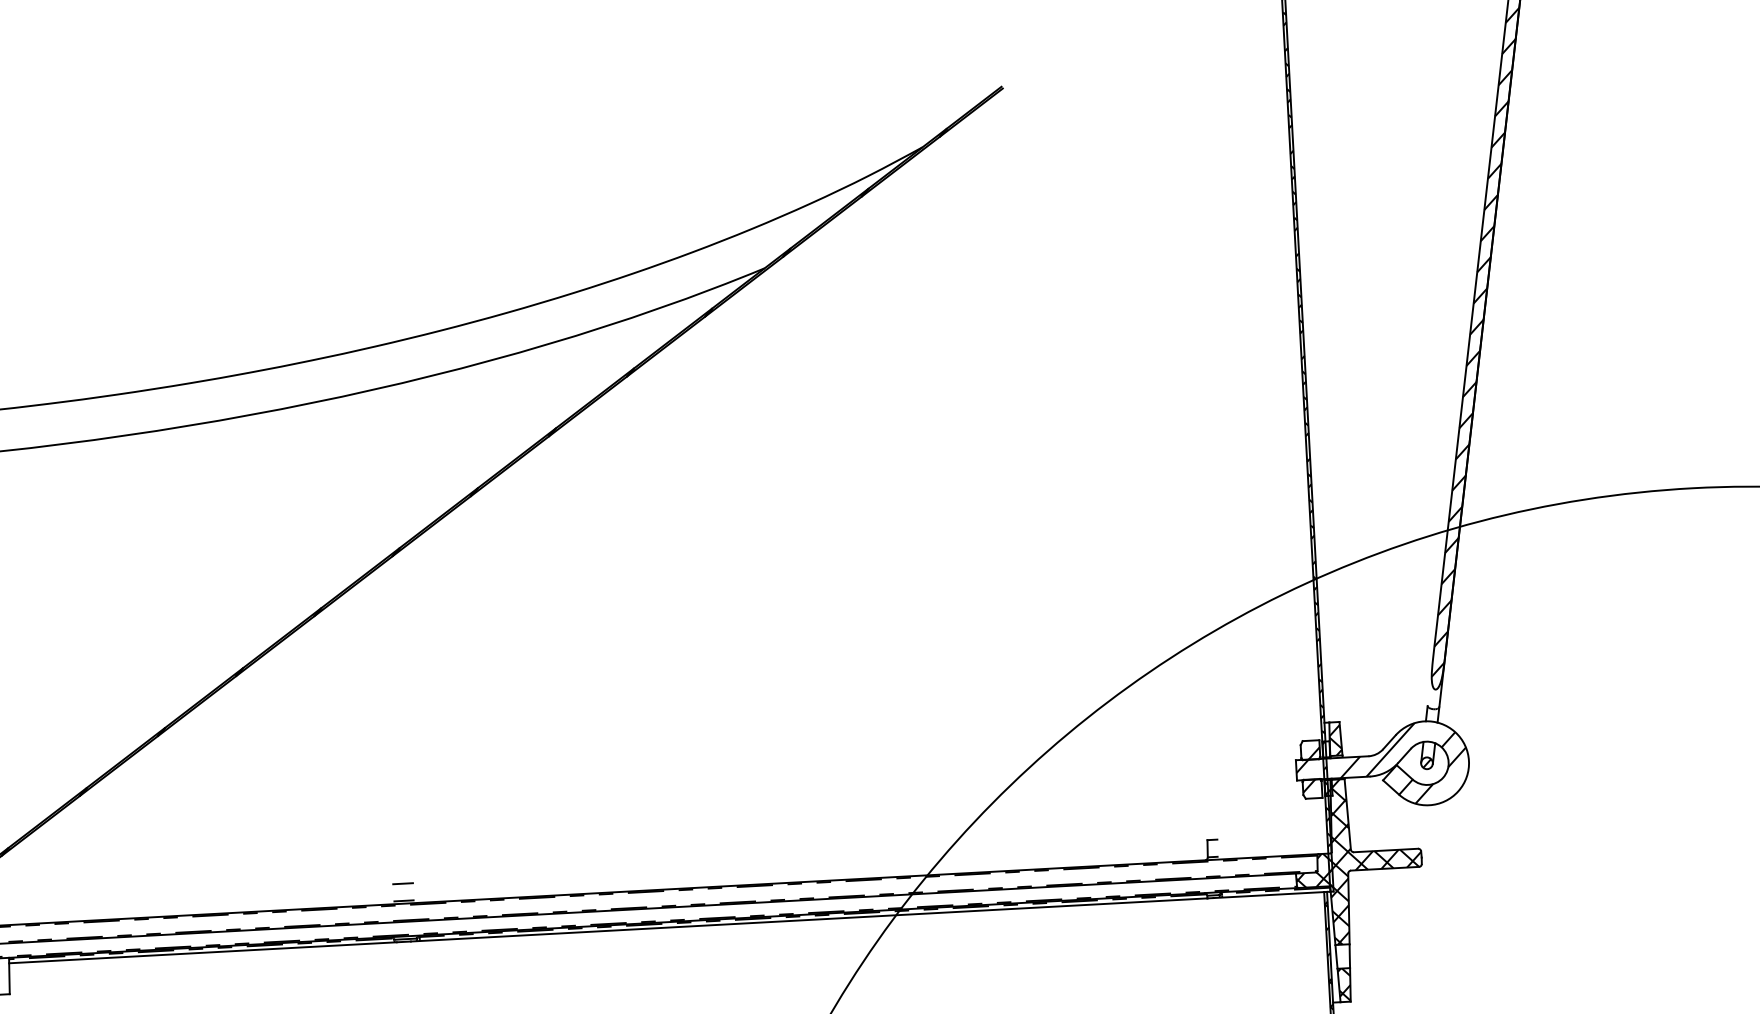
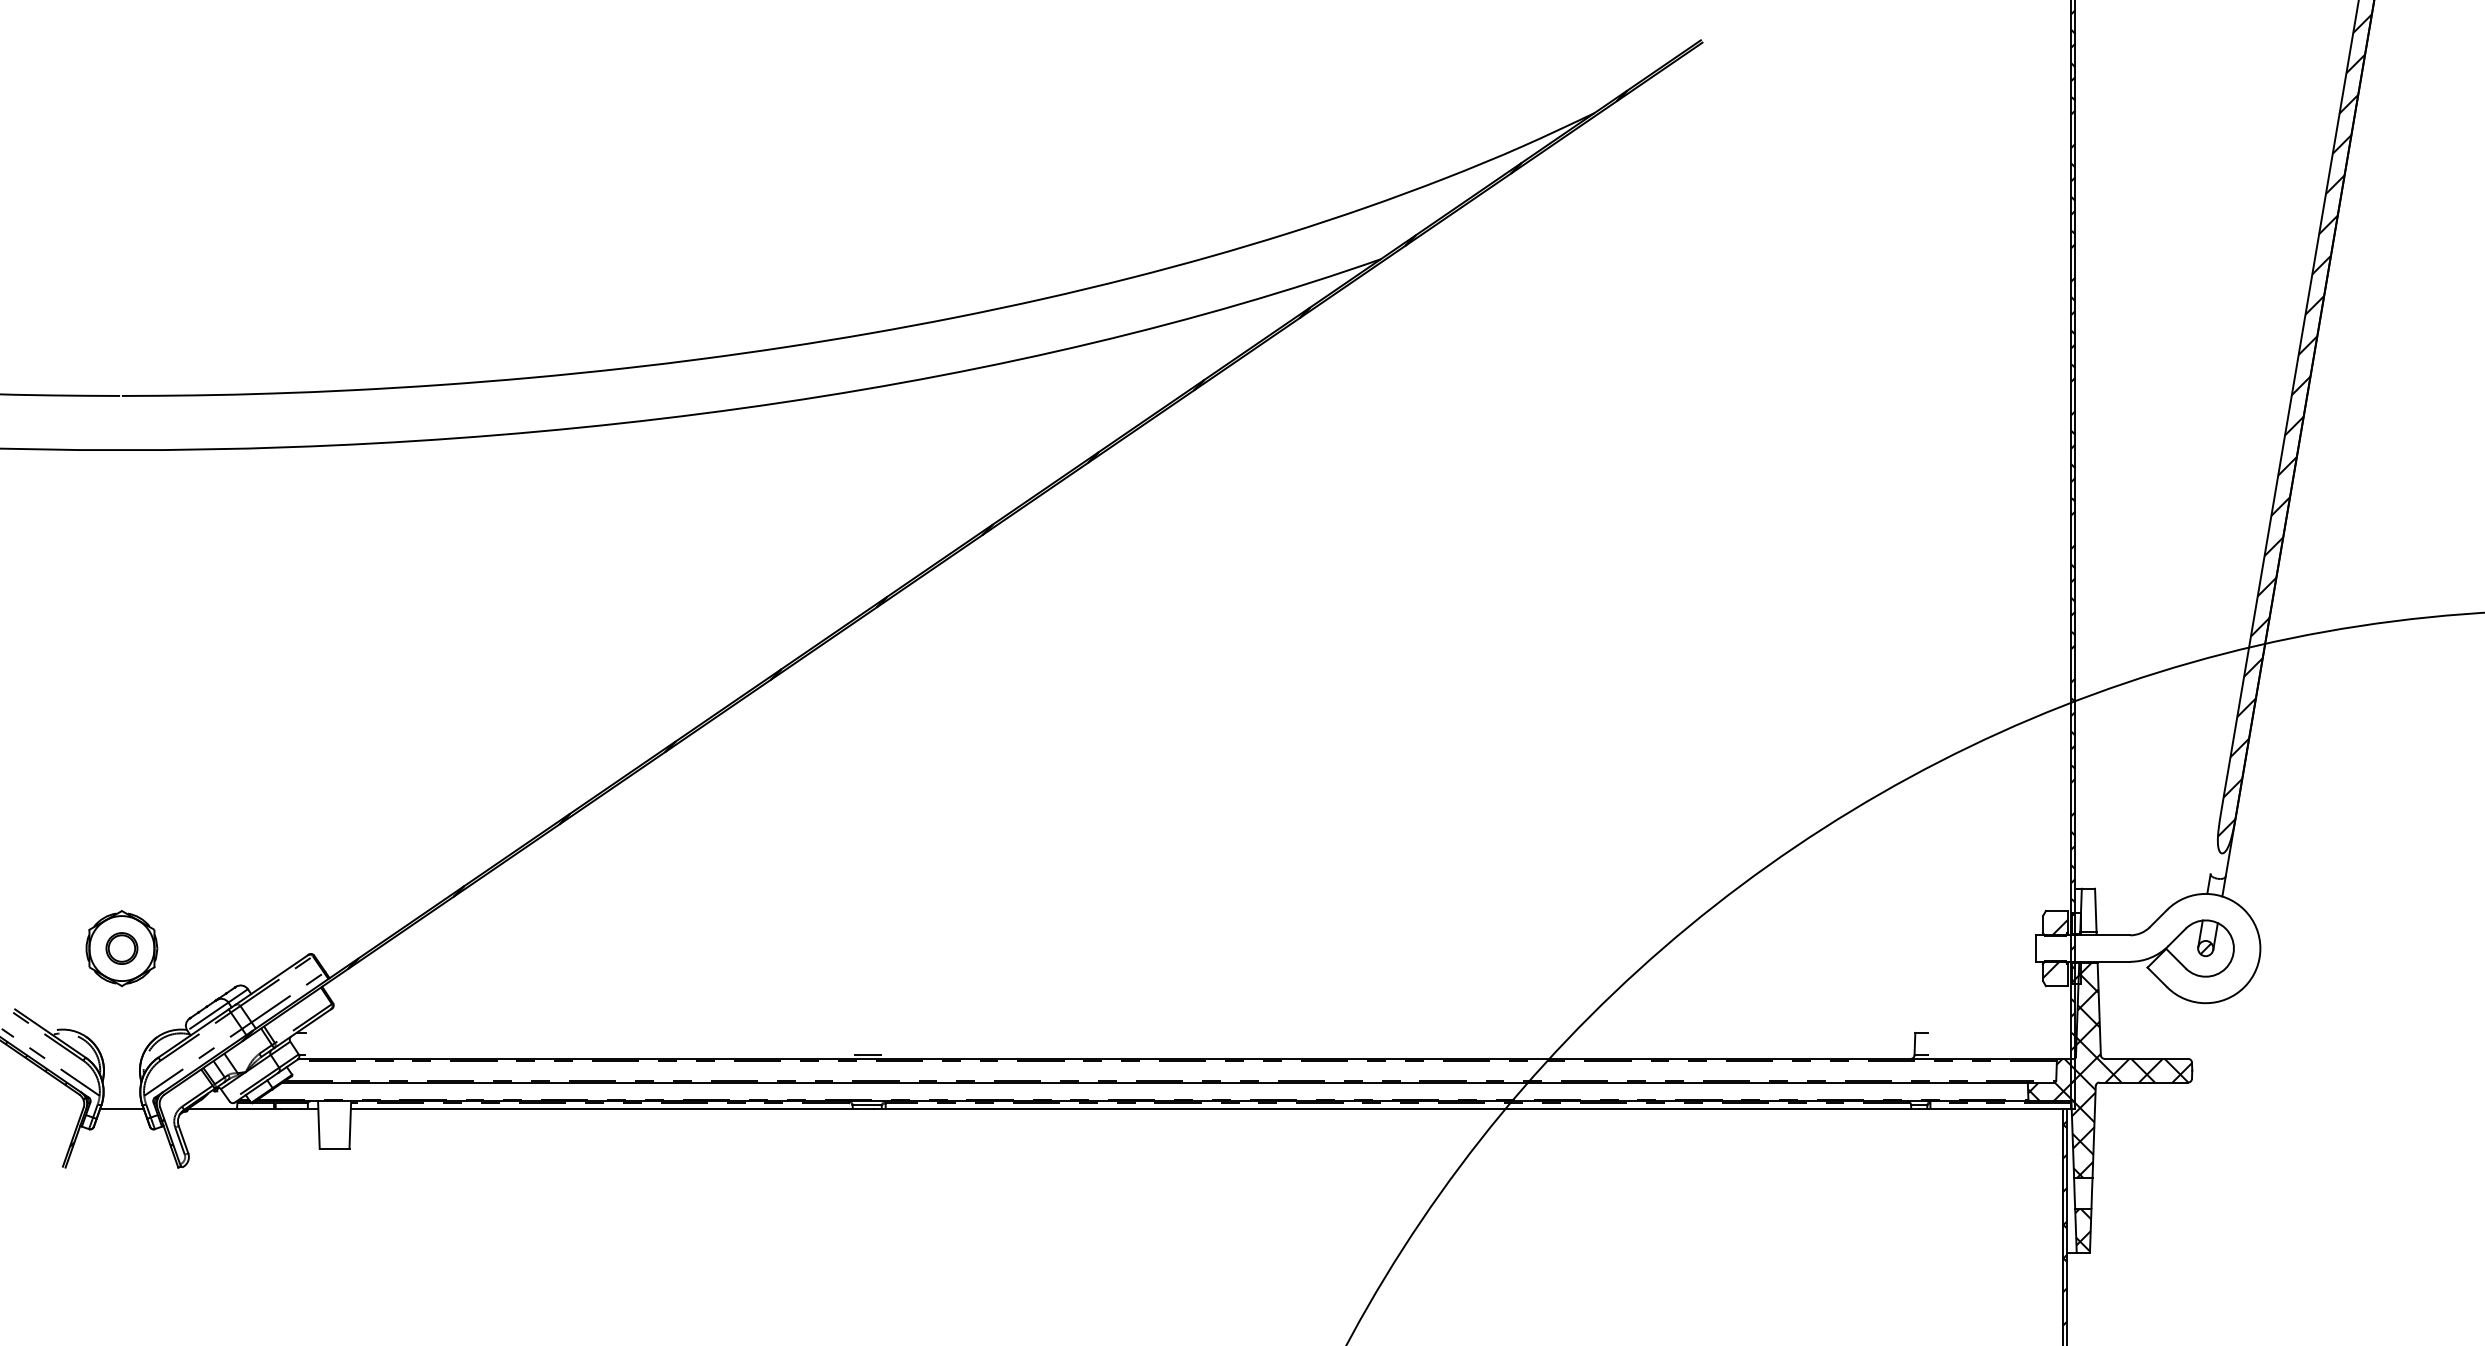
hatch: (1335, 738) -> (2088, 910), removed
hatch: (1381, 764) -> (2146, 947), removed
line: (402, 883) -> (867, 1032), removed

